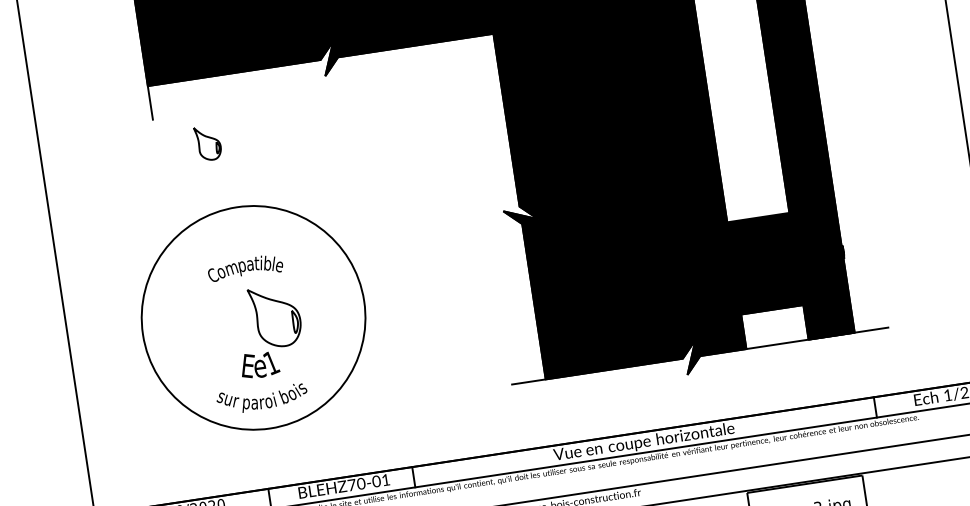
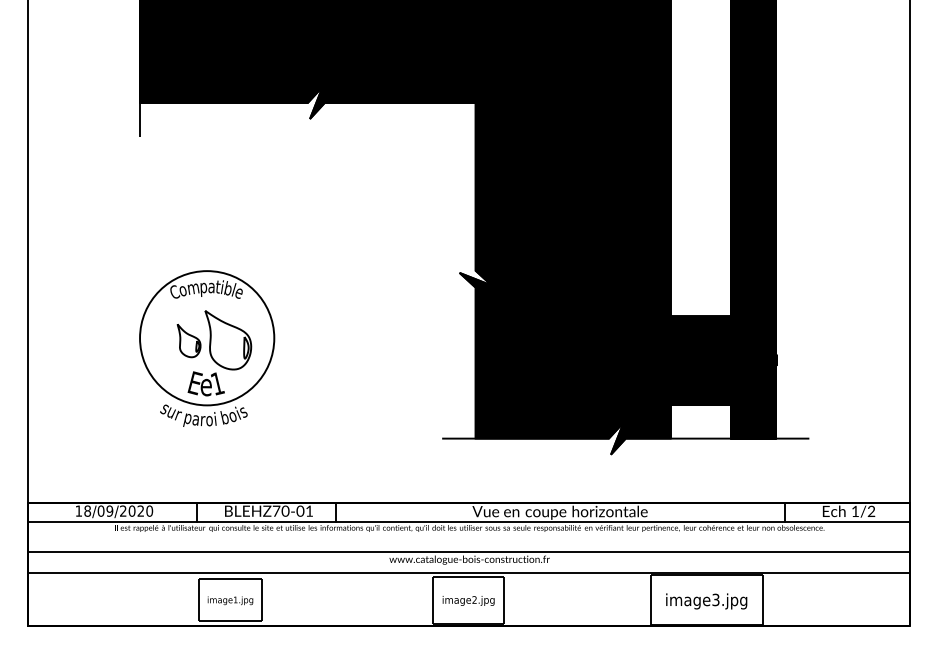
part: (207, 143) -> (188, 341), moved
circle: (253, 318) -> (207, 338), size x0.62

